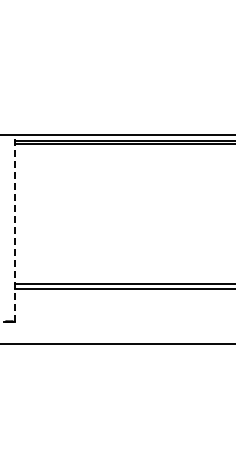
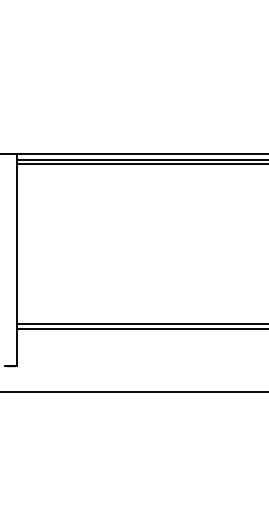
line: (14, 227) -> (16, 258), dashed -> solid

